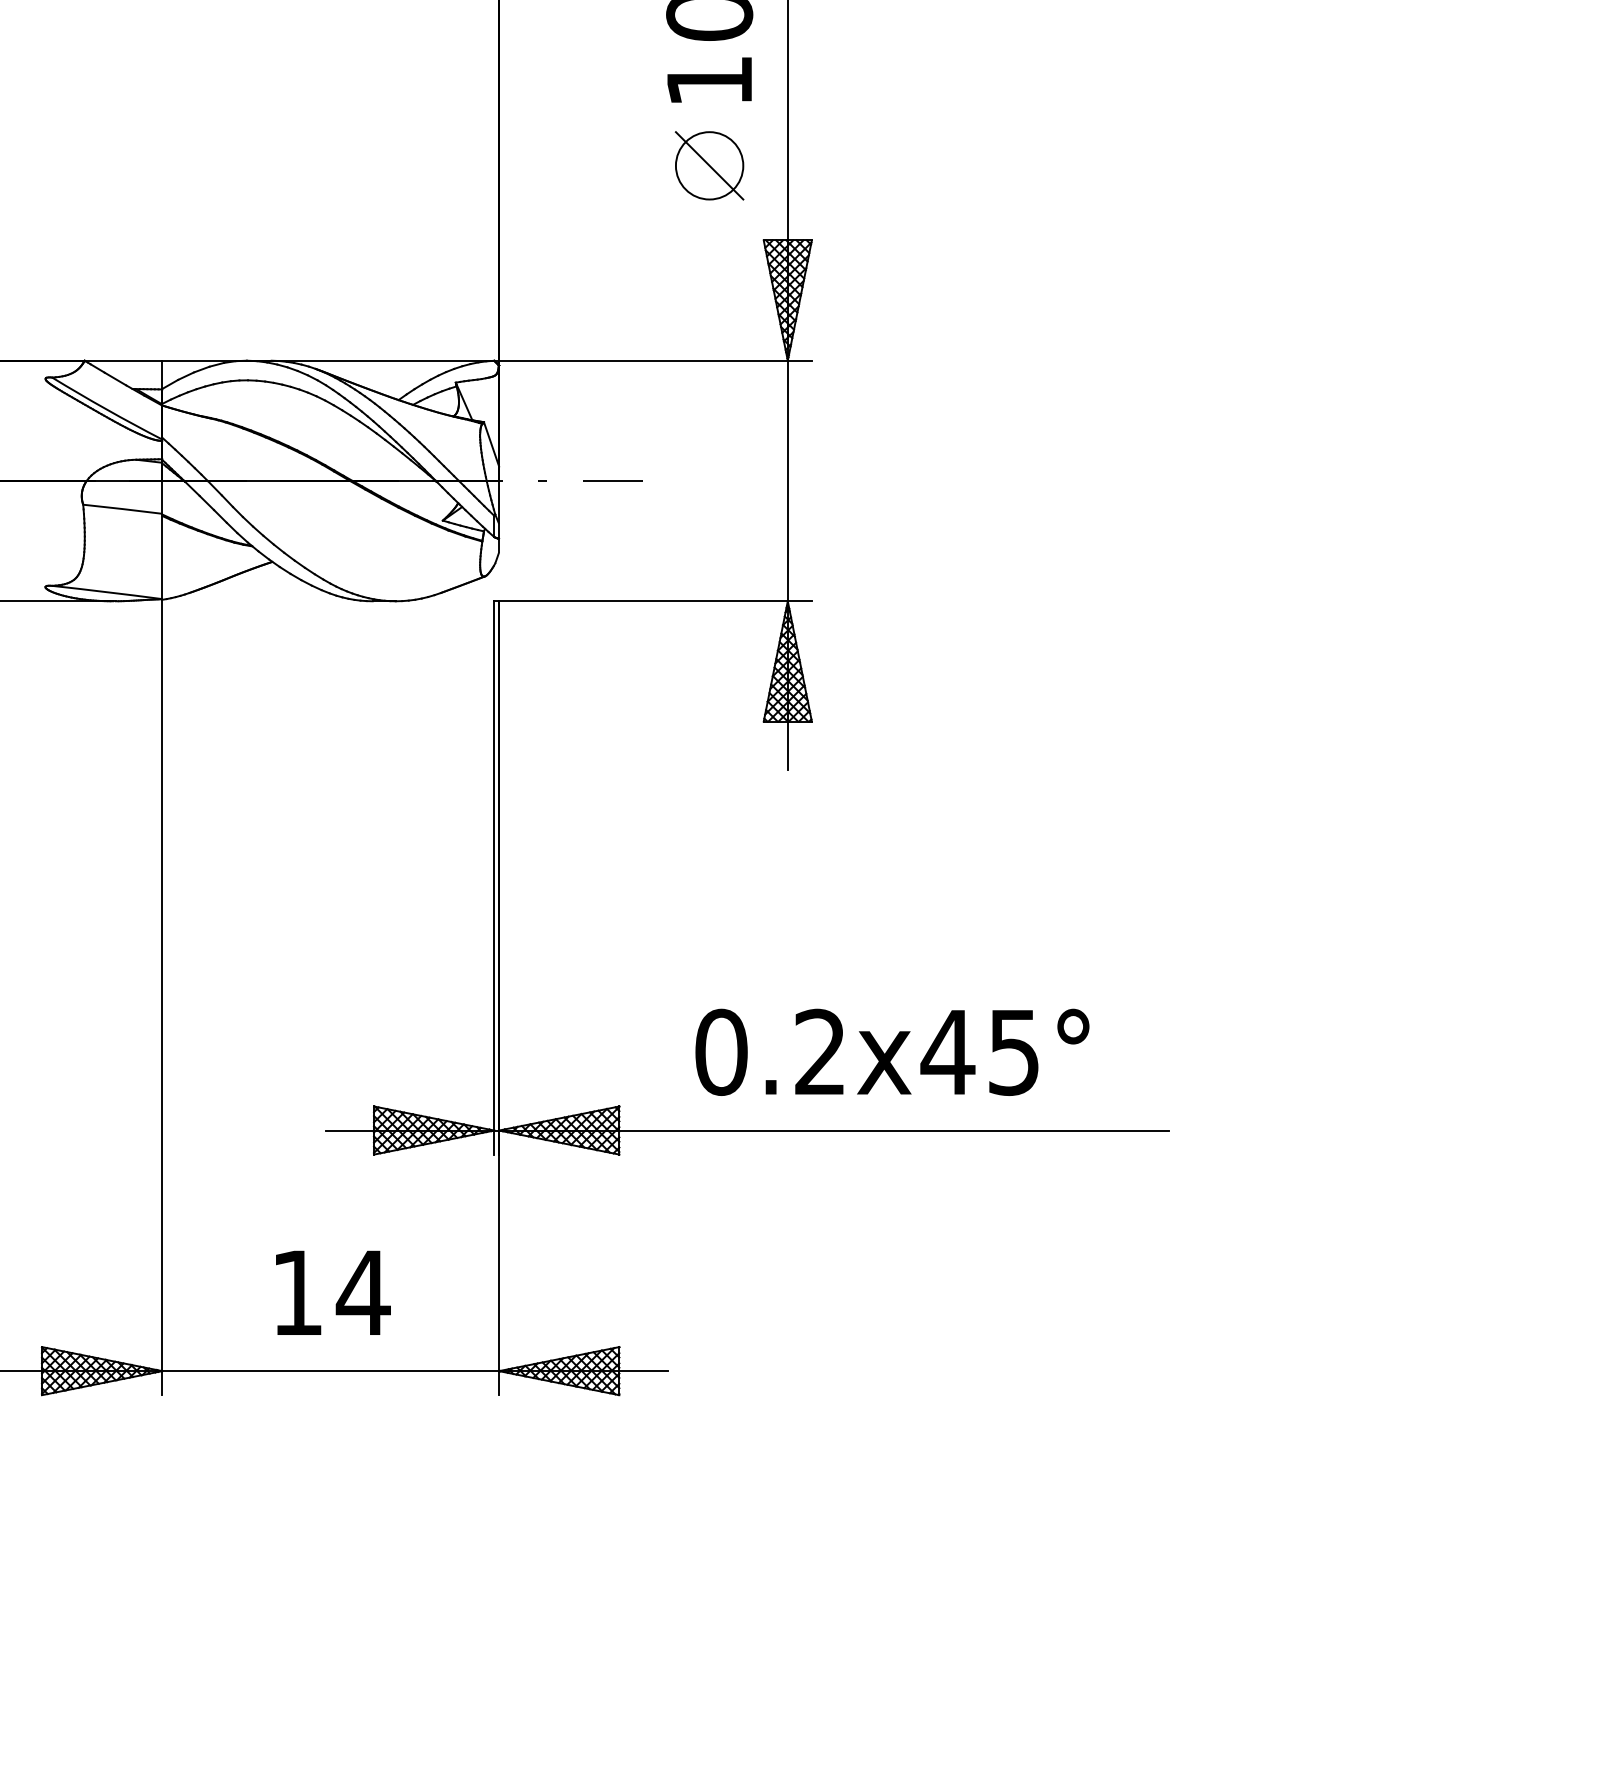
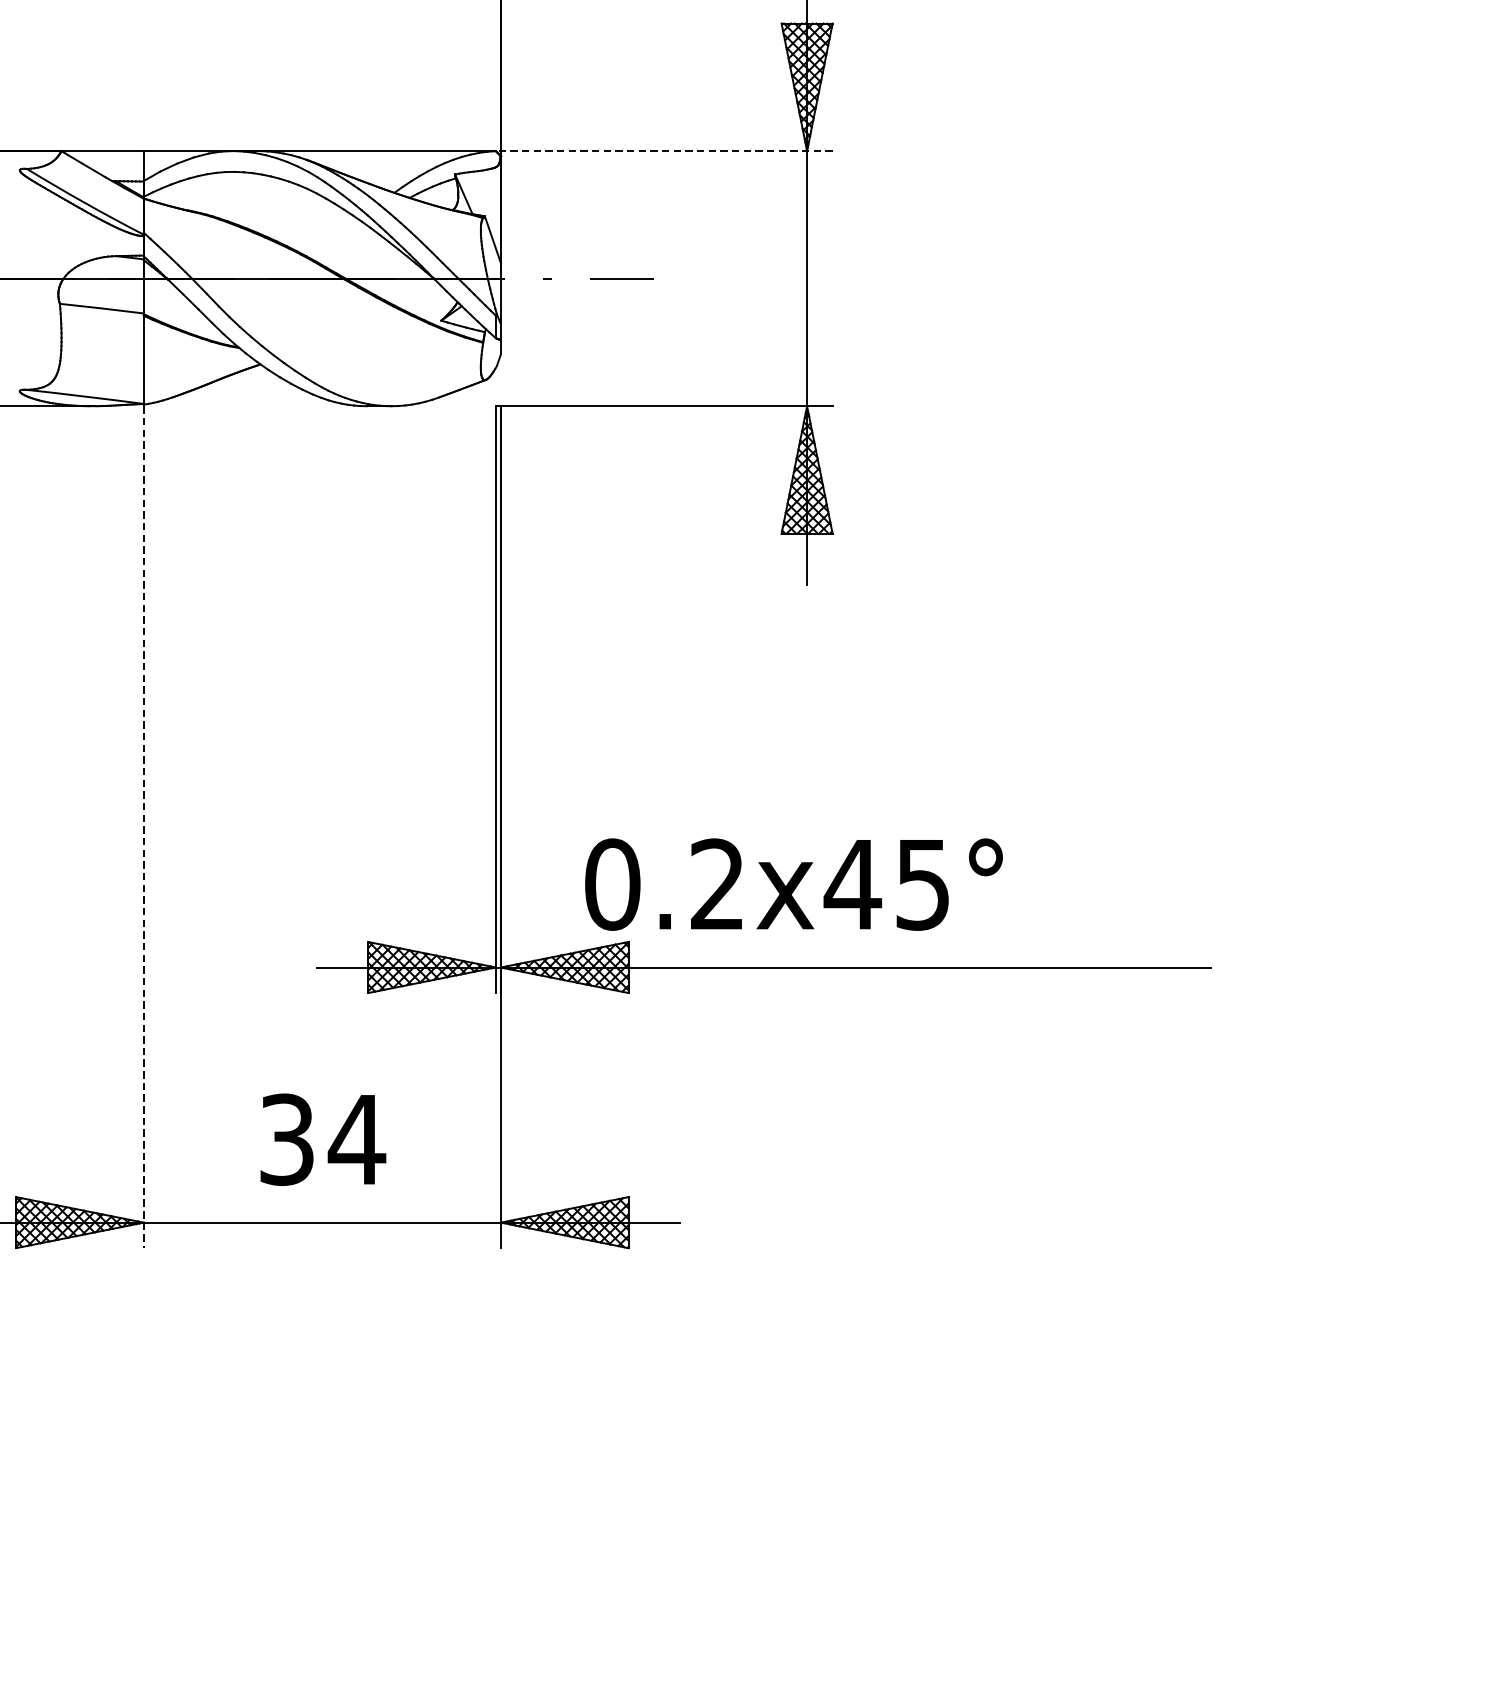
line: (653, 360) -> (664, 150), solid -> dashed
line: (162, 998) -> (143, 827), solid -> dashed
text: (892, 1051) -> (794, 883), moved
text: (297, 1292) -> (287, 1139), 14 -> 34

